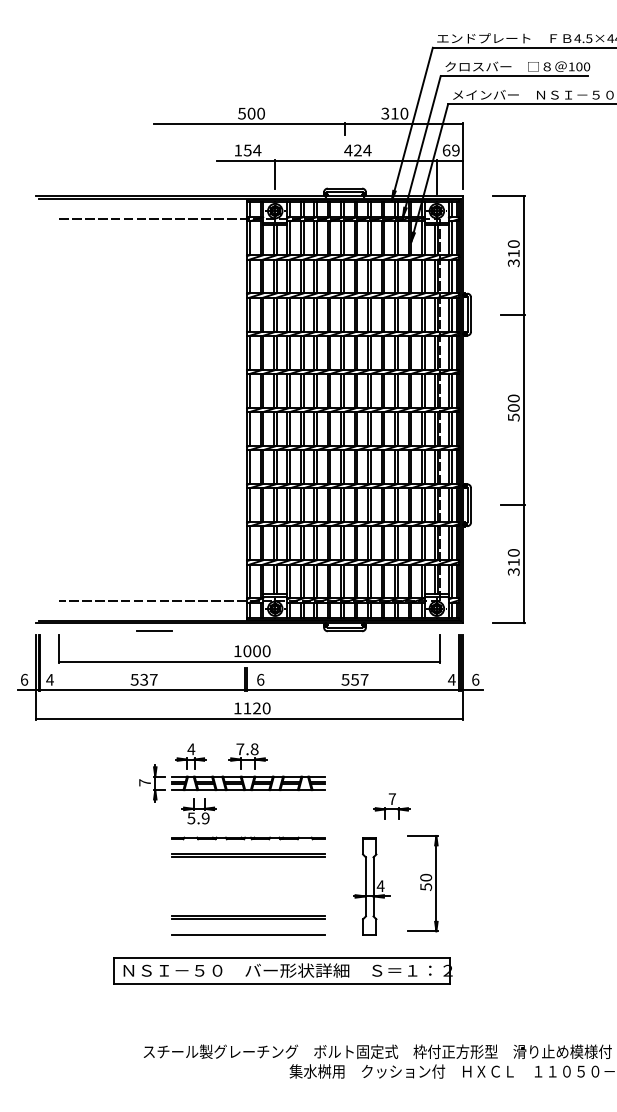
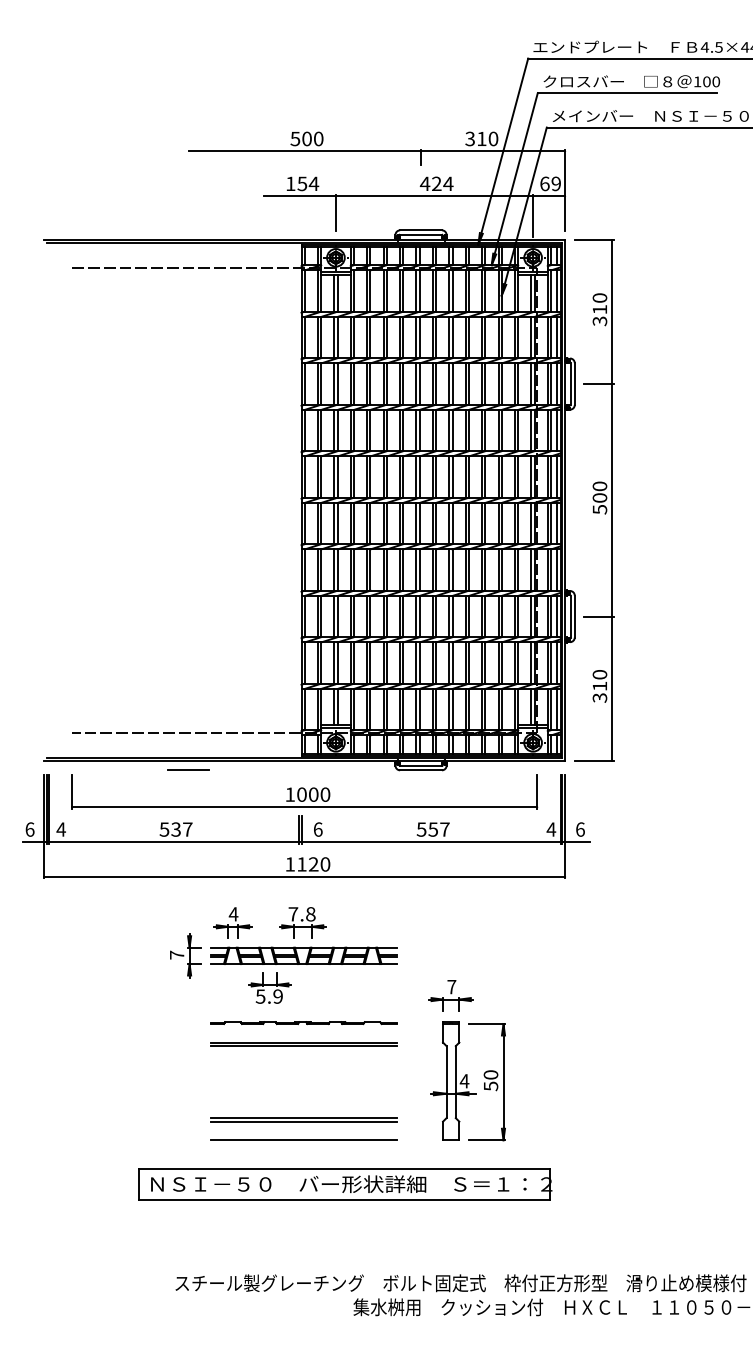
part: (509, 410) -> (594, 500), moved
part: (391, 806) -> (450, 995), moved
part: (198, 810) -> (269, 987), moved
part: (422, 883) -> (486, 1082), moved

